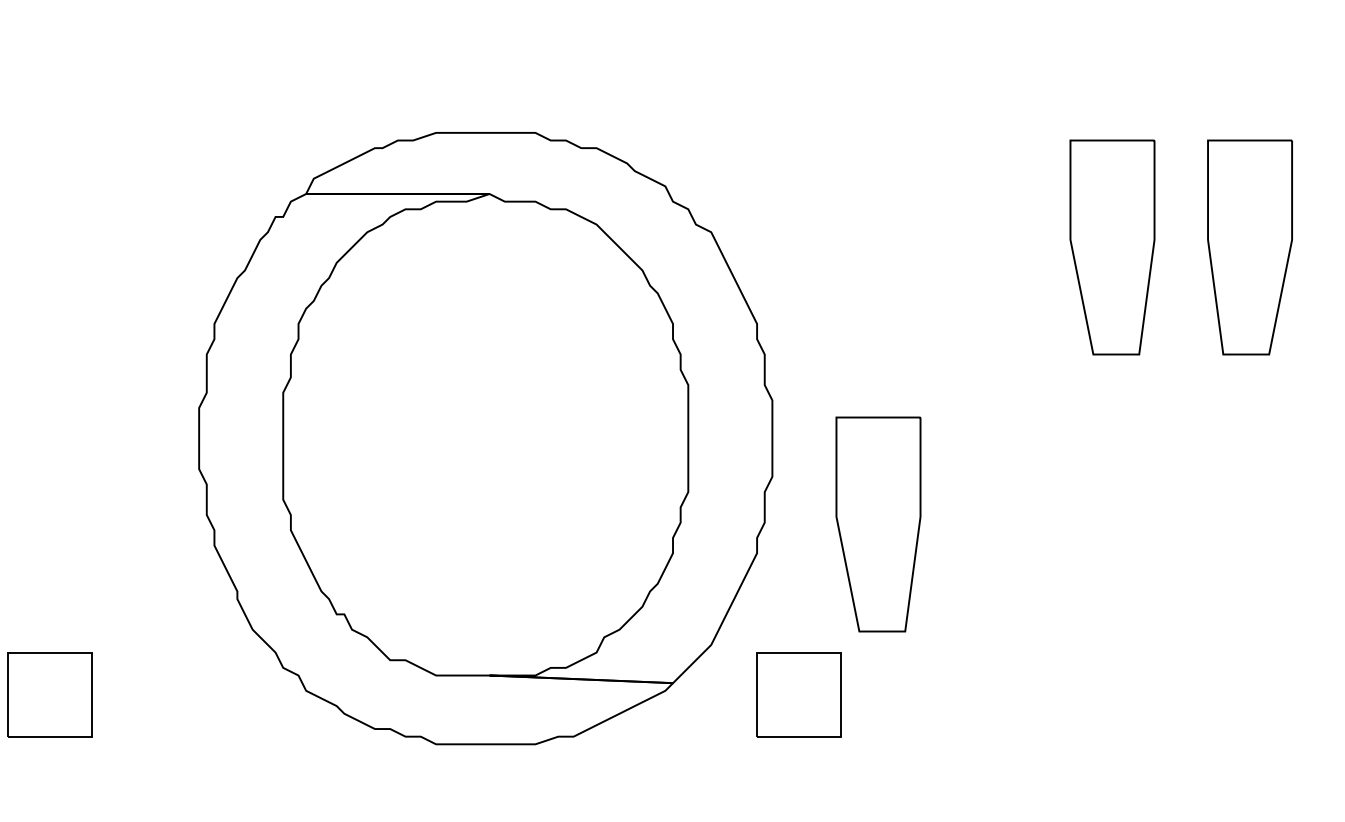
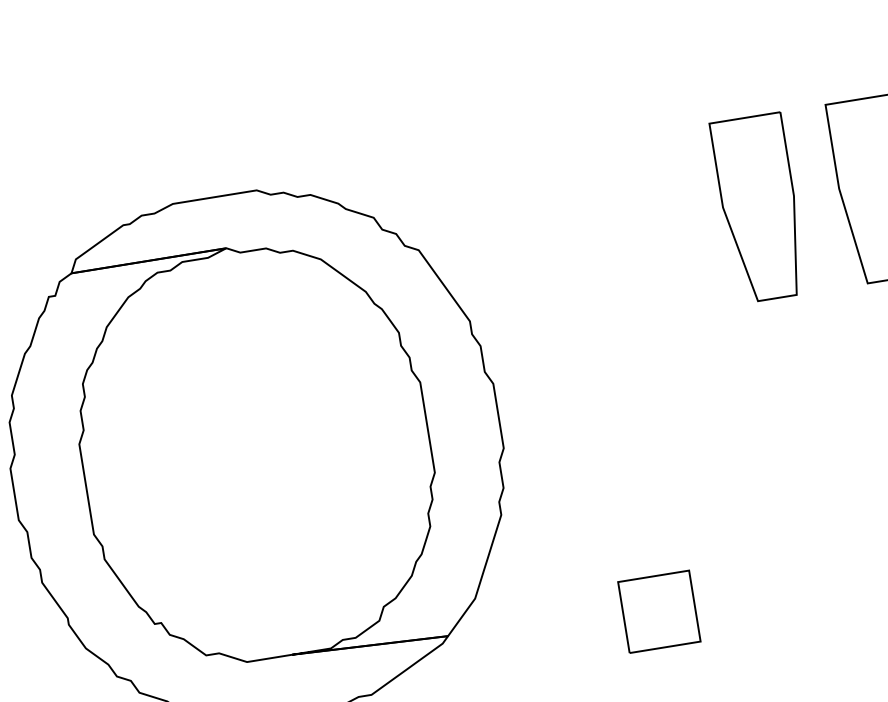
part: (878, 524) -> (599, 474), removed
part: (798, 694) -> (658, 611), moved

